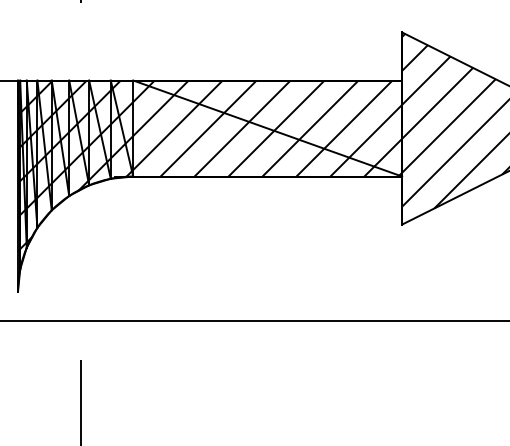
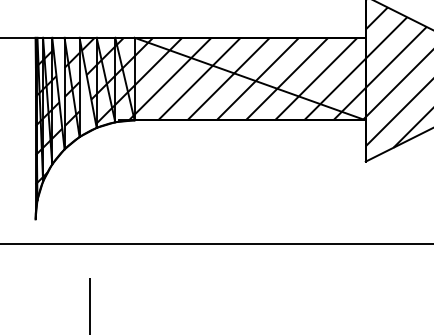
hatch: (44, 133) -> (58, 83), removed
hatch: (78, 143) -> (87, 91), removed

